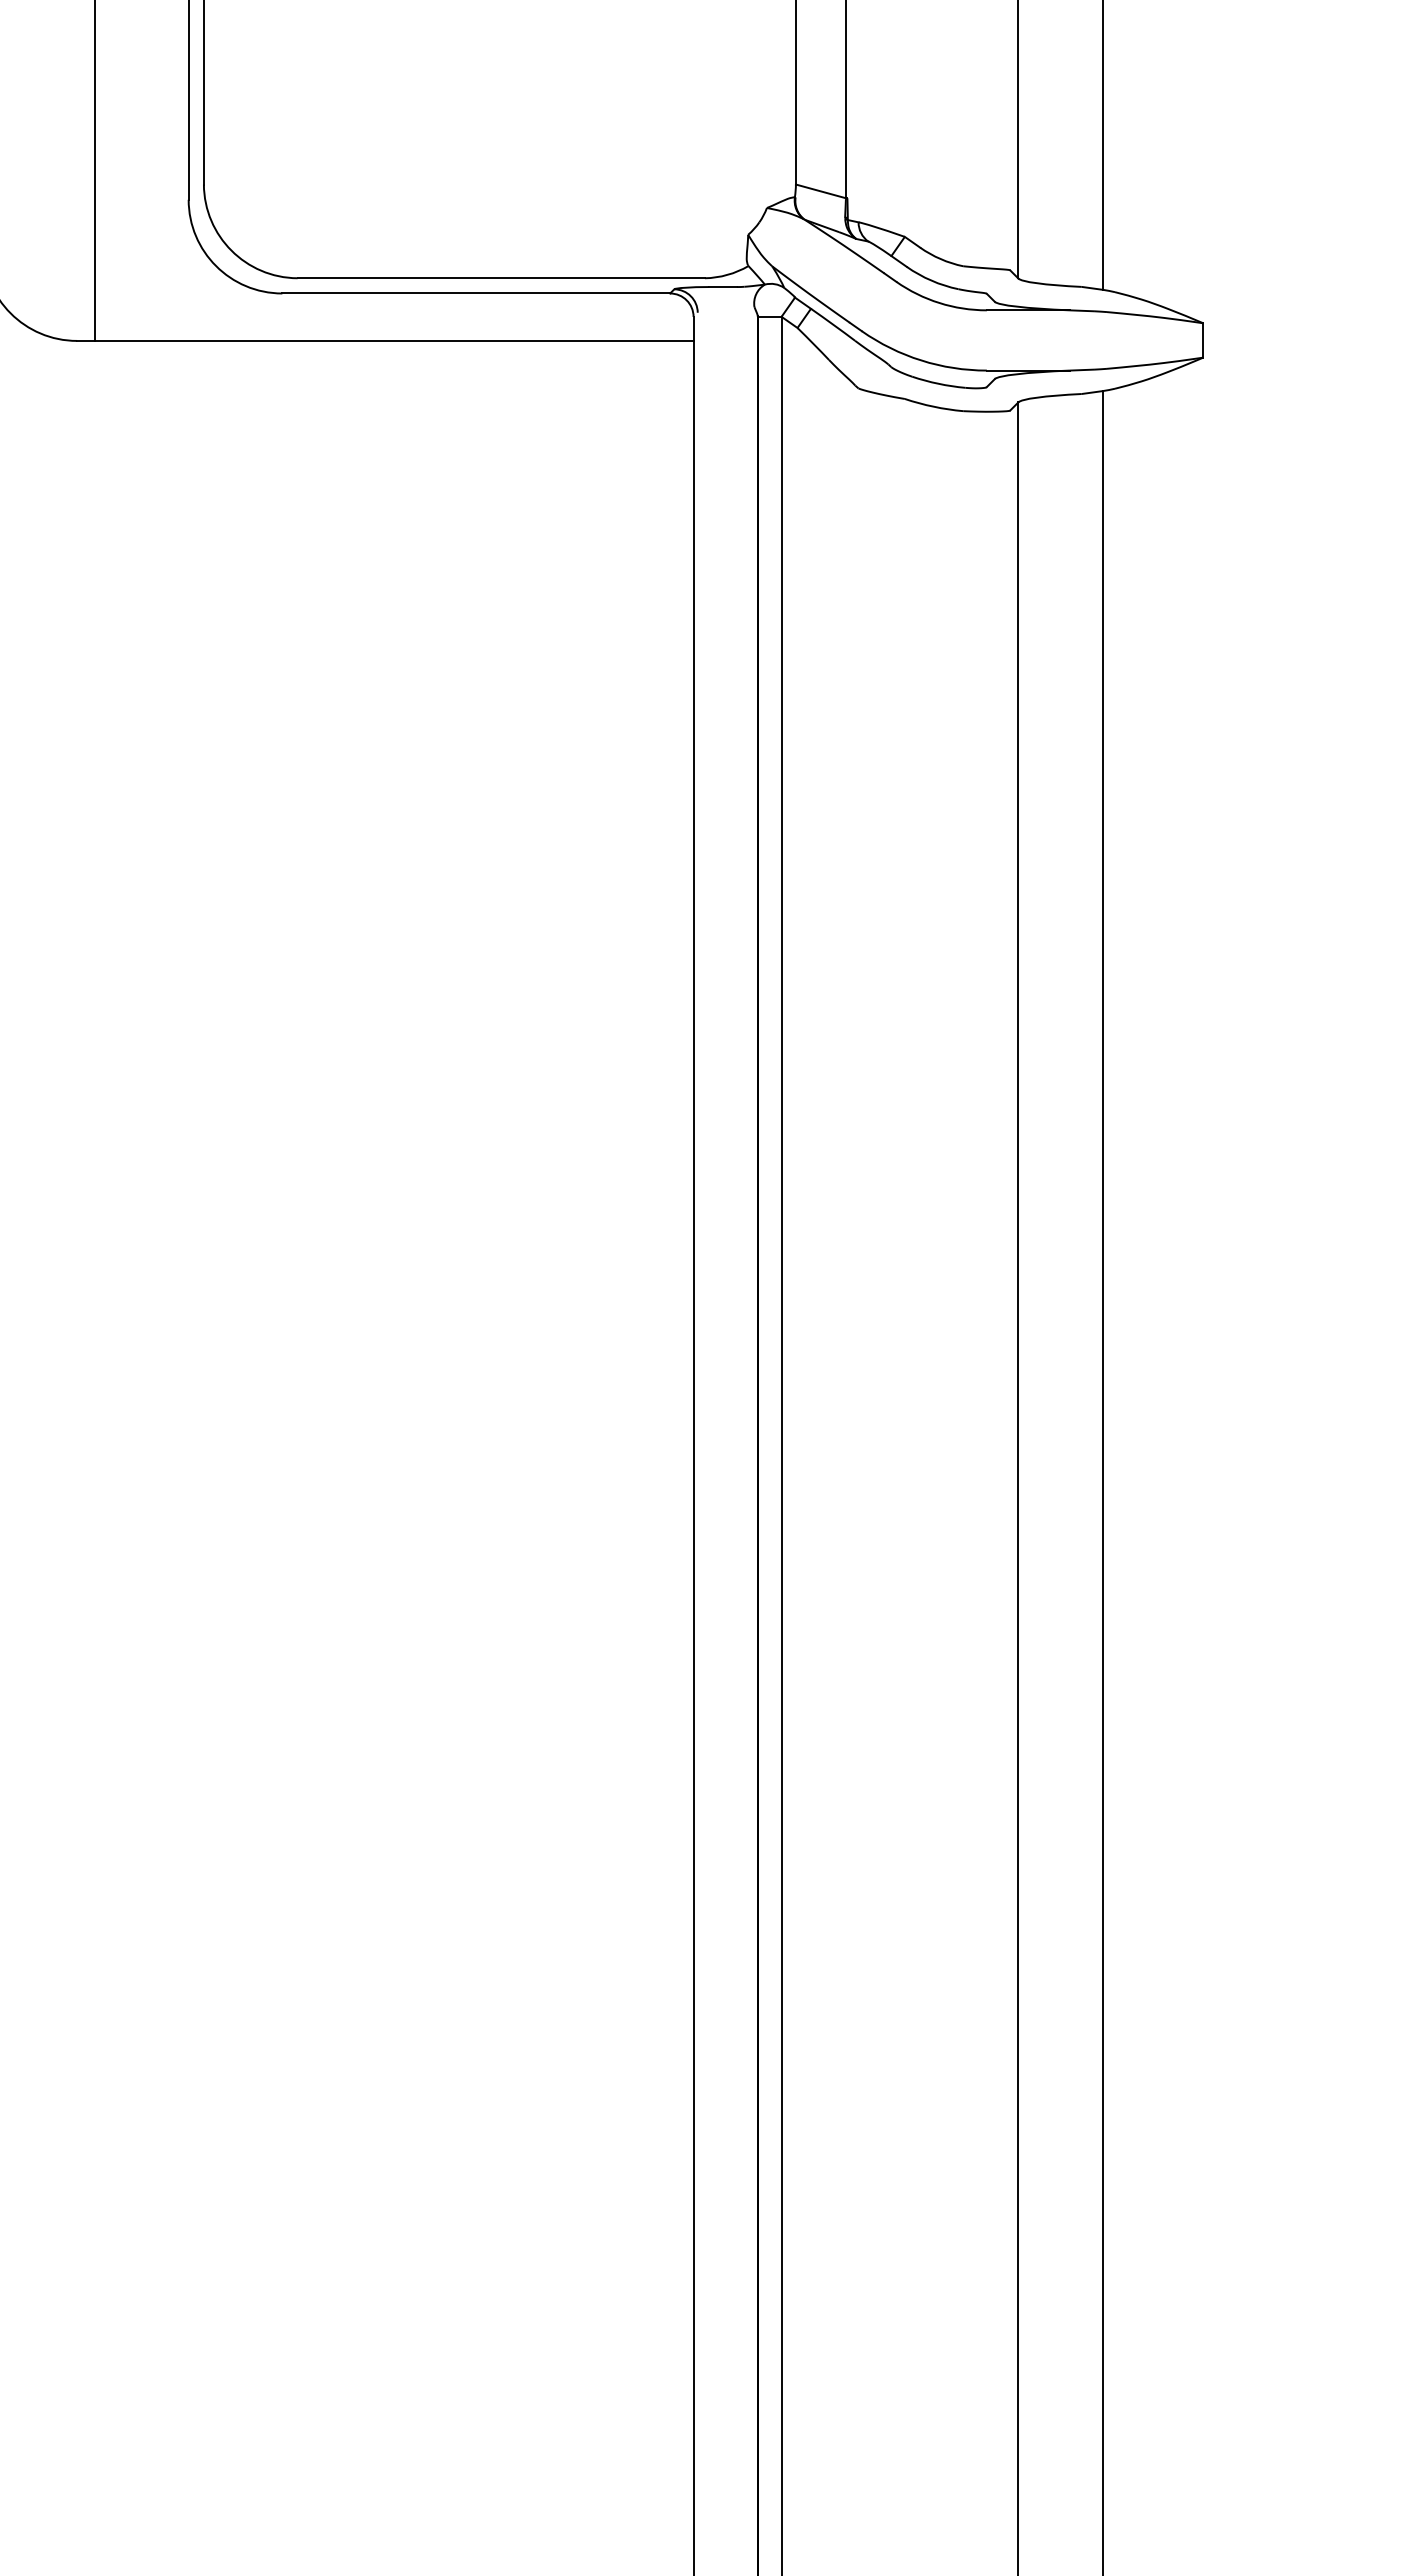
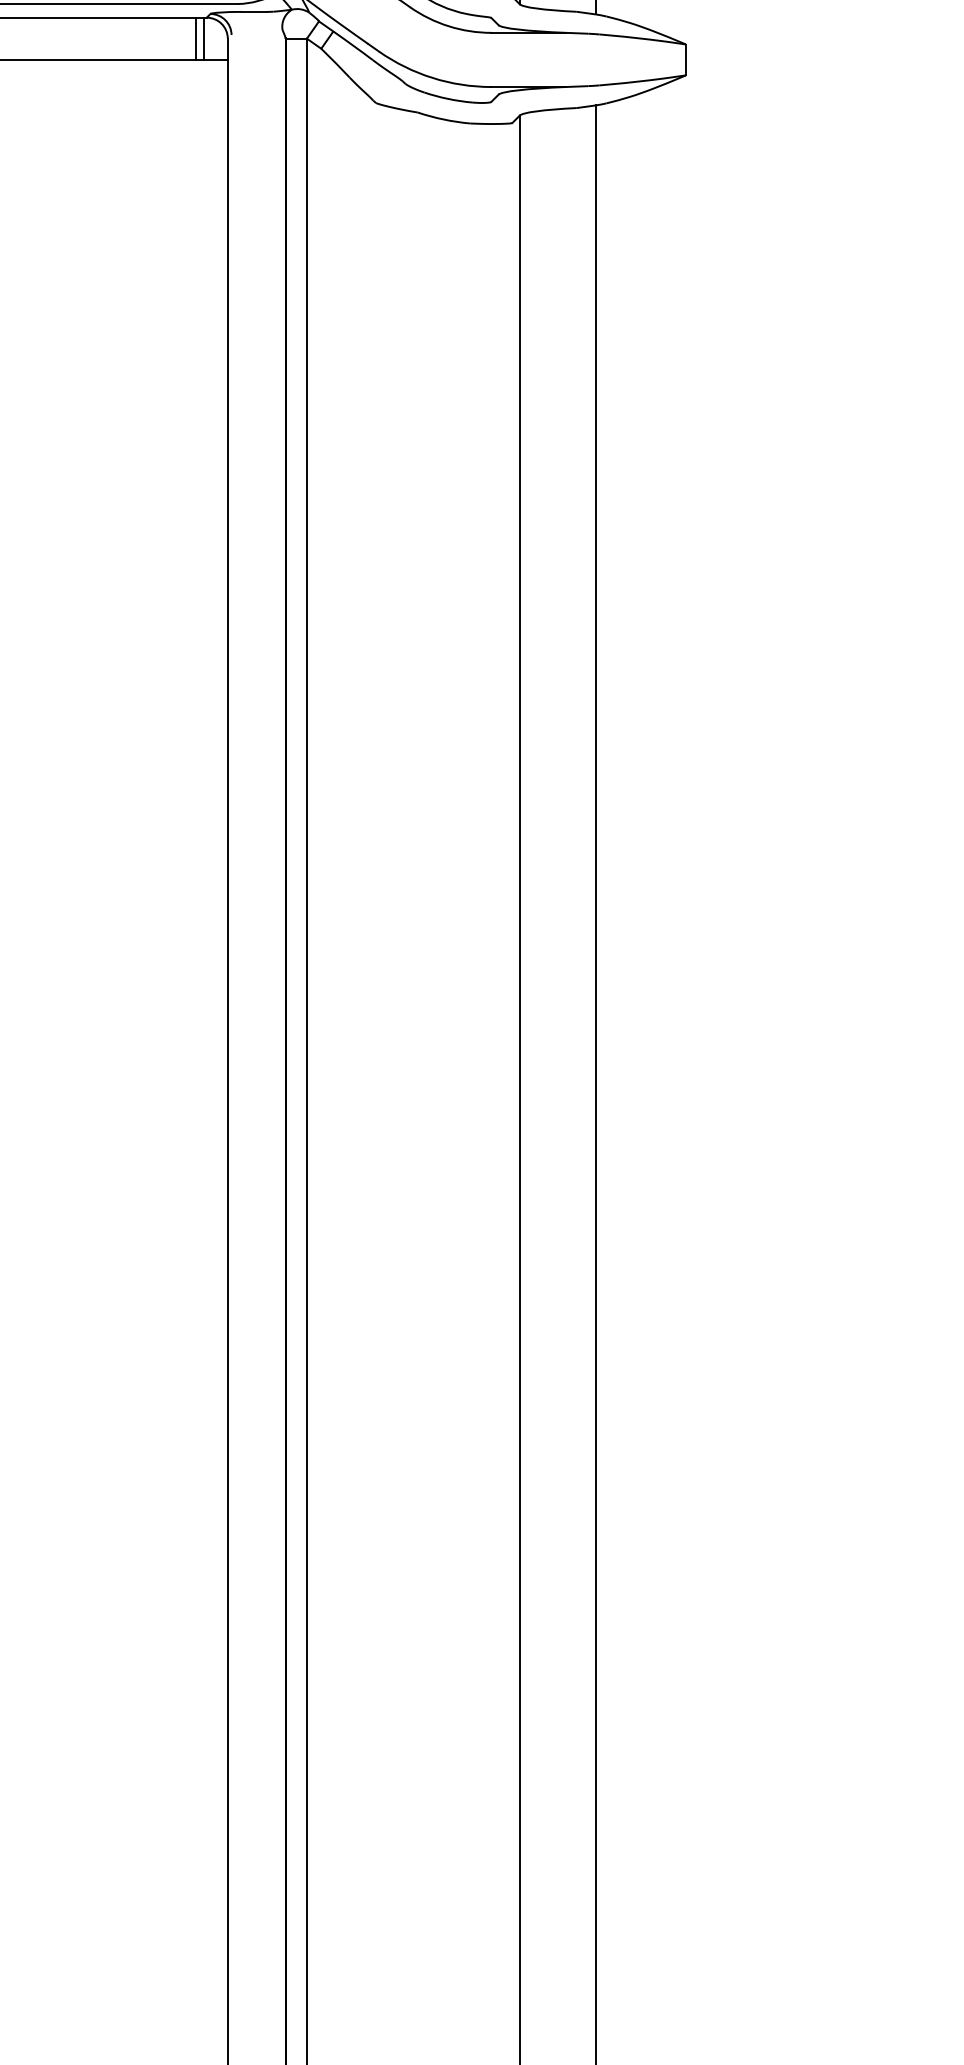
line: (658, 316) -> (196, 38), added
line: (666, 316) -> (203, 38), added

